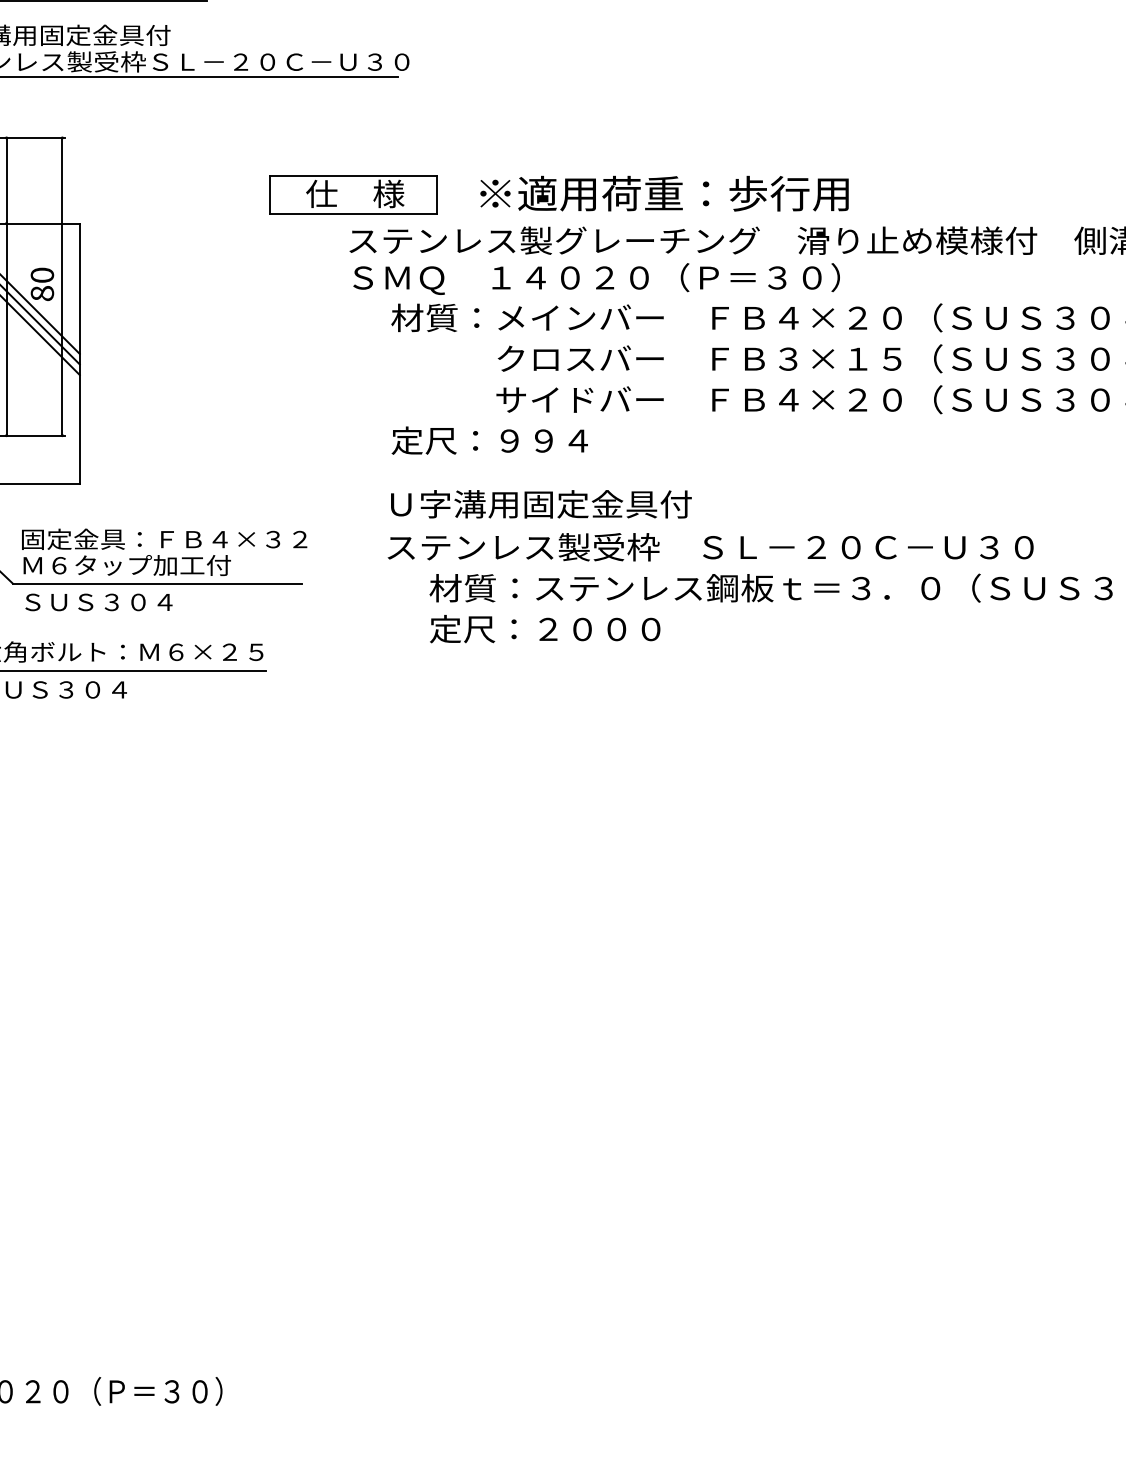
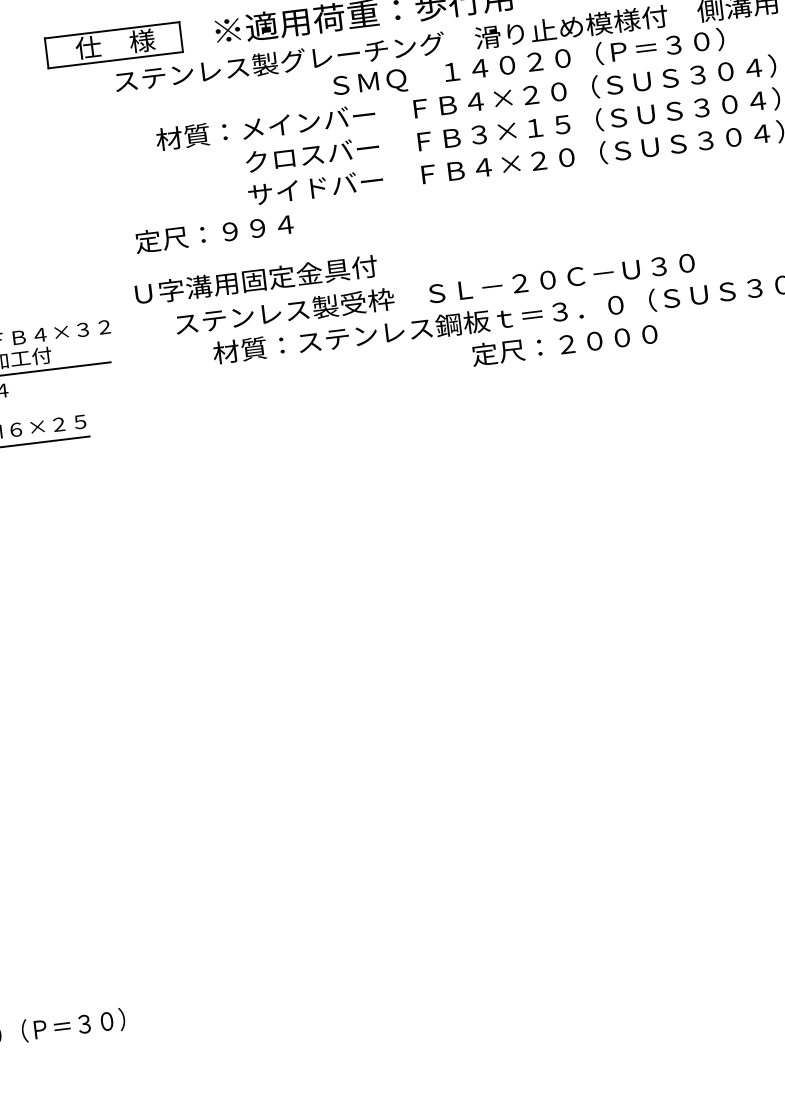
text: (596, 278) -> (528, 63), moved
text: (489, 440) -> (214, 233), moved
text: (541, 504) -> (256, 280), moved
text: (545, 629) -> (565, 344), moved

